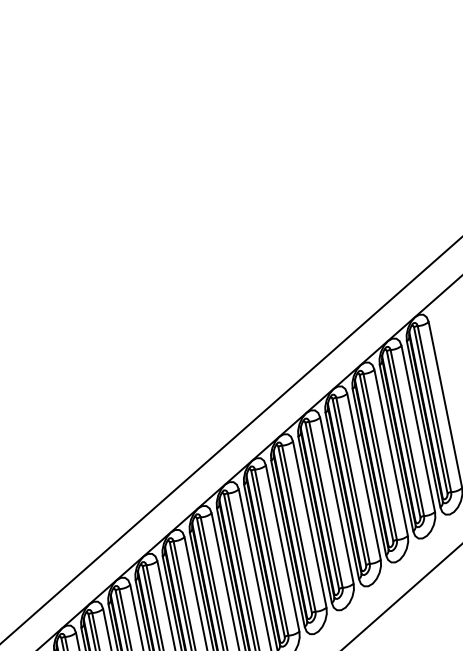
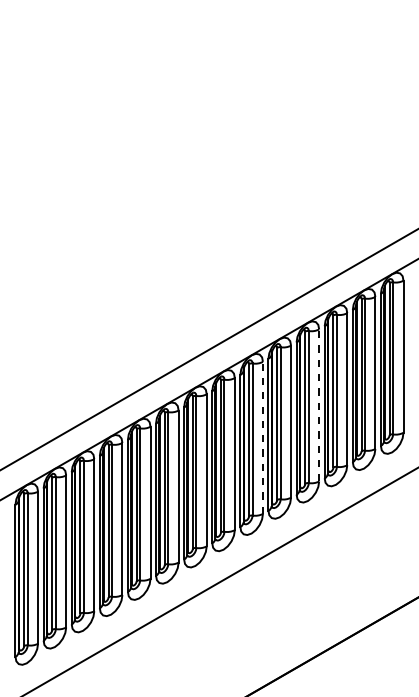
line: (364, 475) -> (319, 404), solid -> dashed
line: (309, 524) -> (262, 437), solid -> dashed

